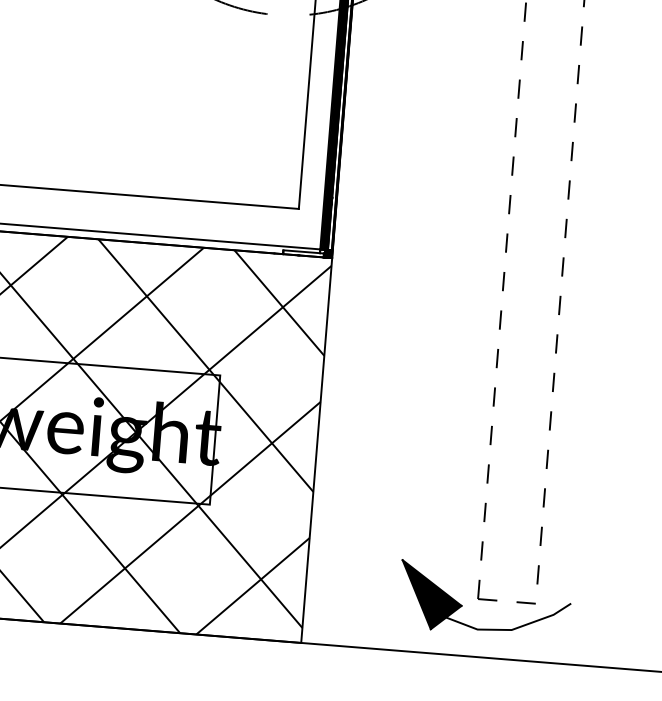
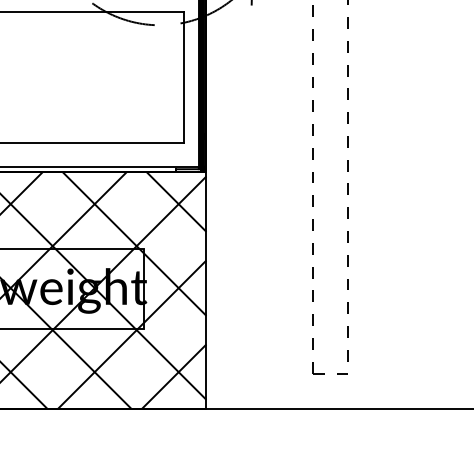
part: (464, 605) -> (304, 378), removed

